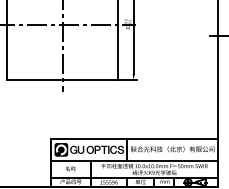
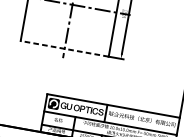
line: (62, 80) -> (64, 49), solid -> dashed

